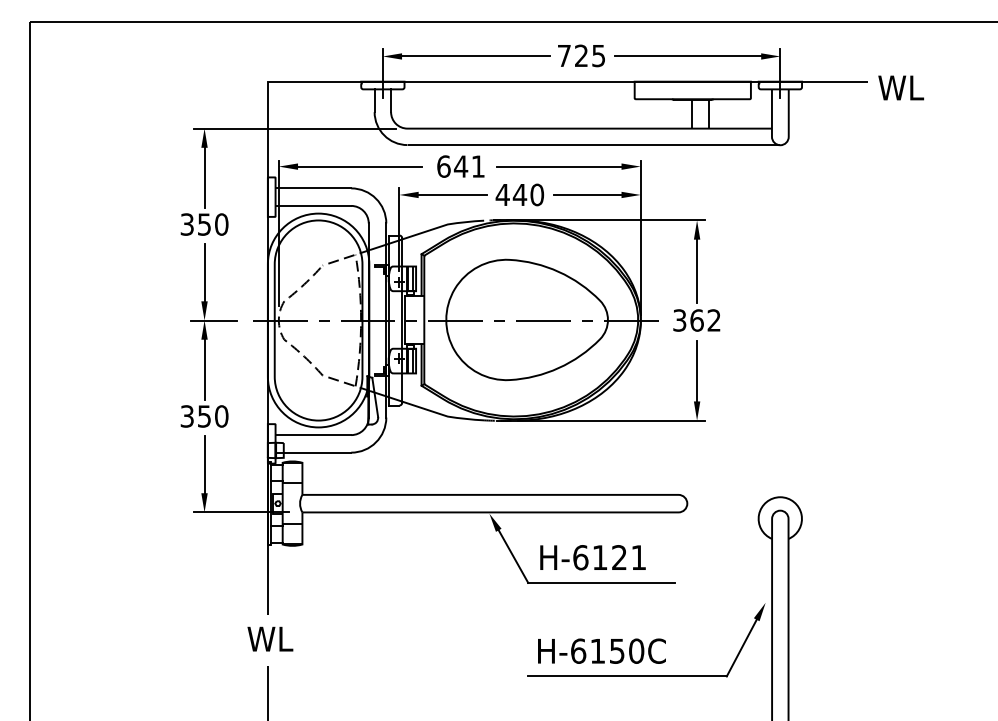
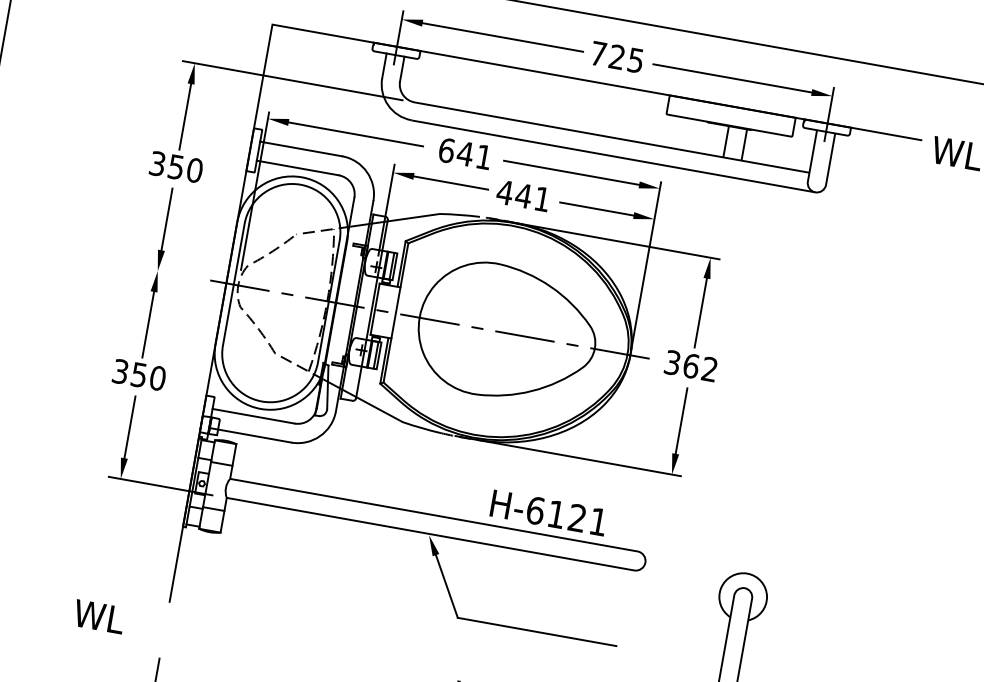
text: (537, 194) -> (542, 198), 440 -> 441
line: (213, 320) -> (167, 272), removed
text: (592, 557) -> (548, 512), moved
text: (270, 638) -> (99, 616), moved

